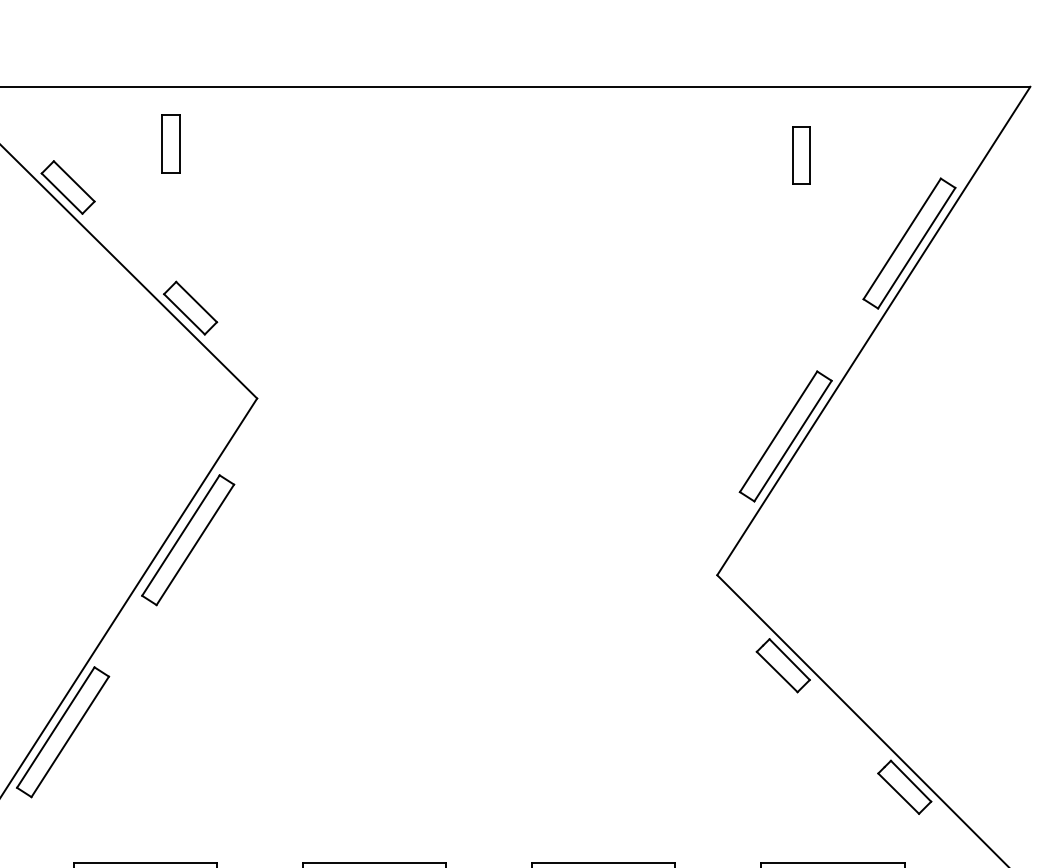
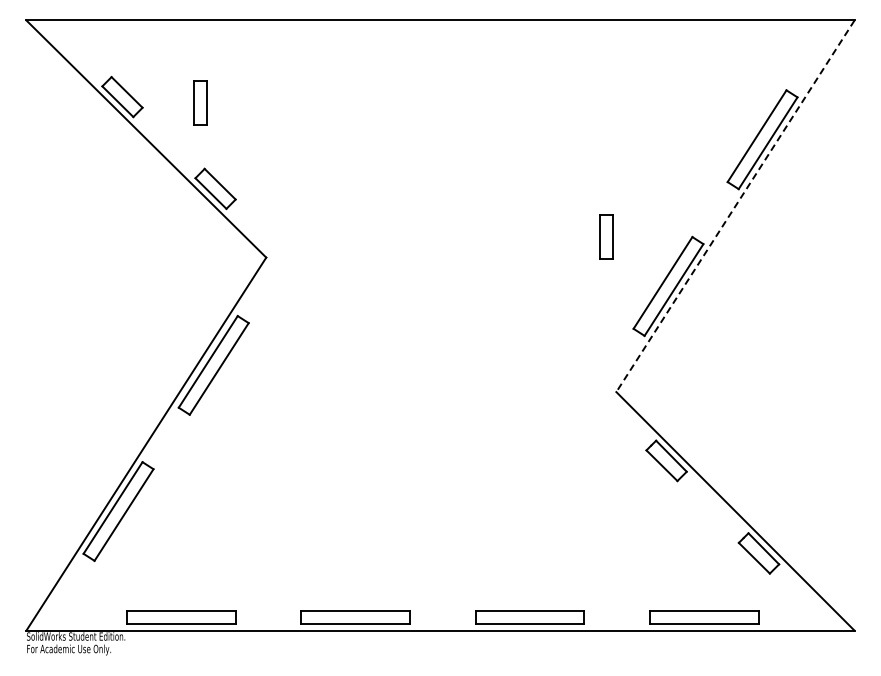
part: (170, 143) -> (200, 102), moved
part: (801, 155) -> (606, 236), moved
line: (873, 331) -> (735, 206), solid -> dashed

